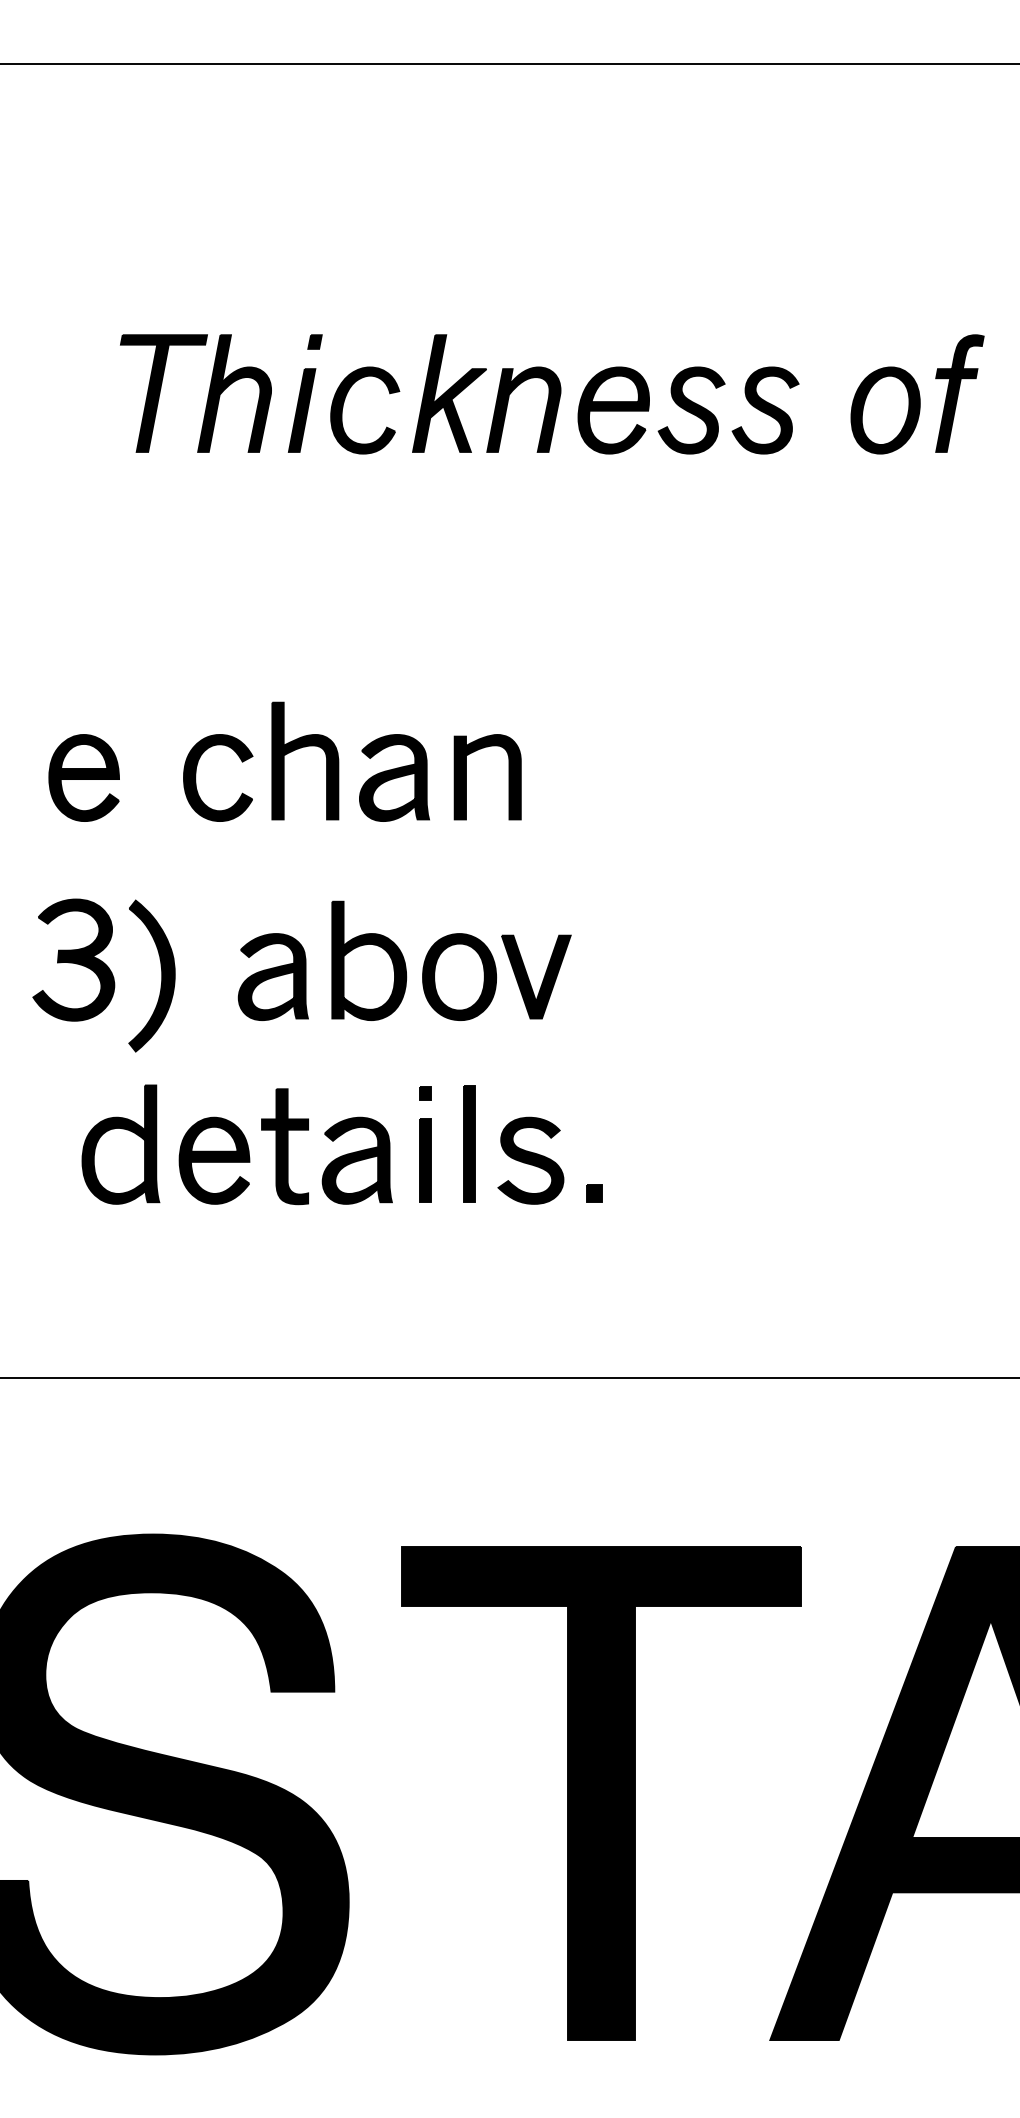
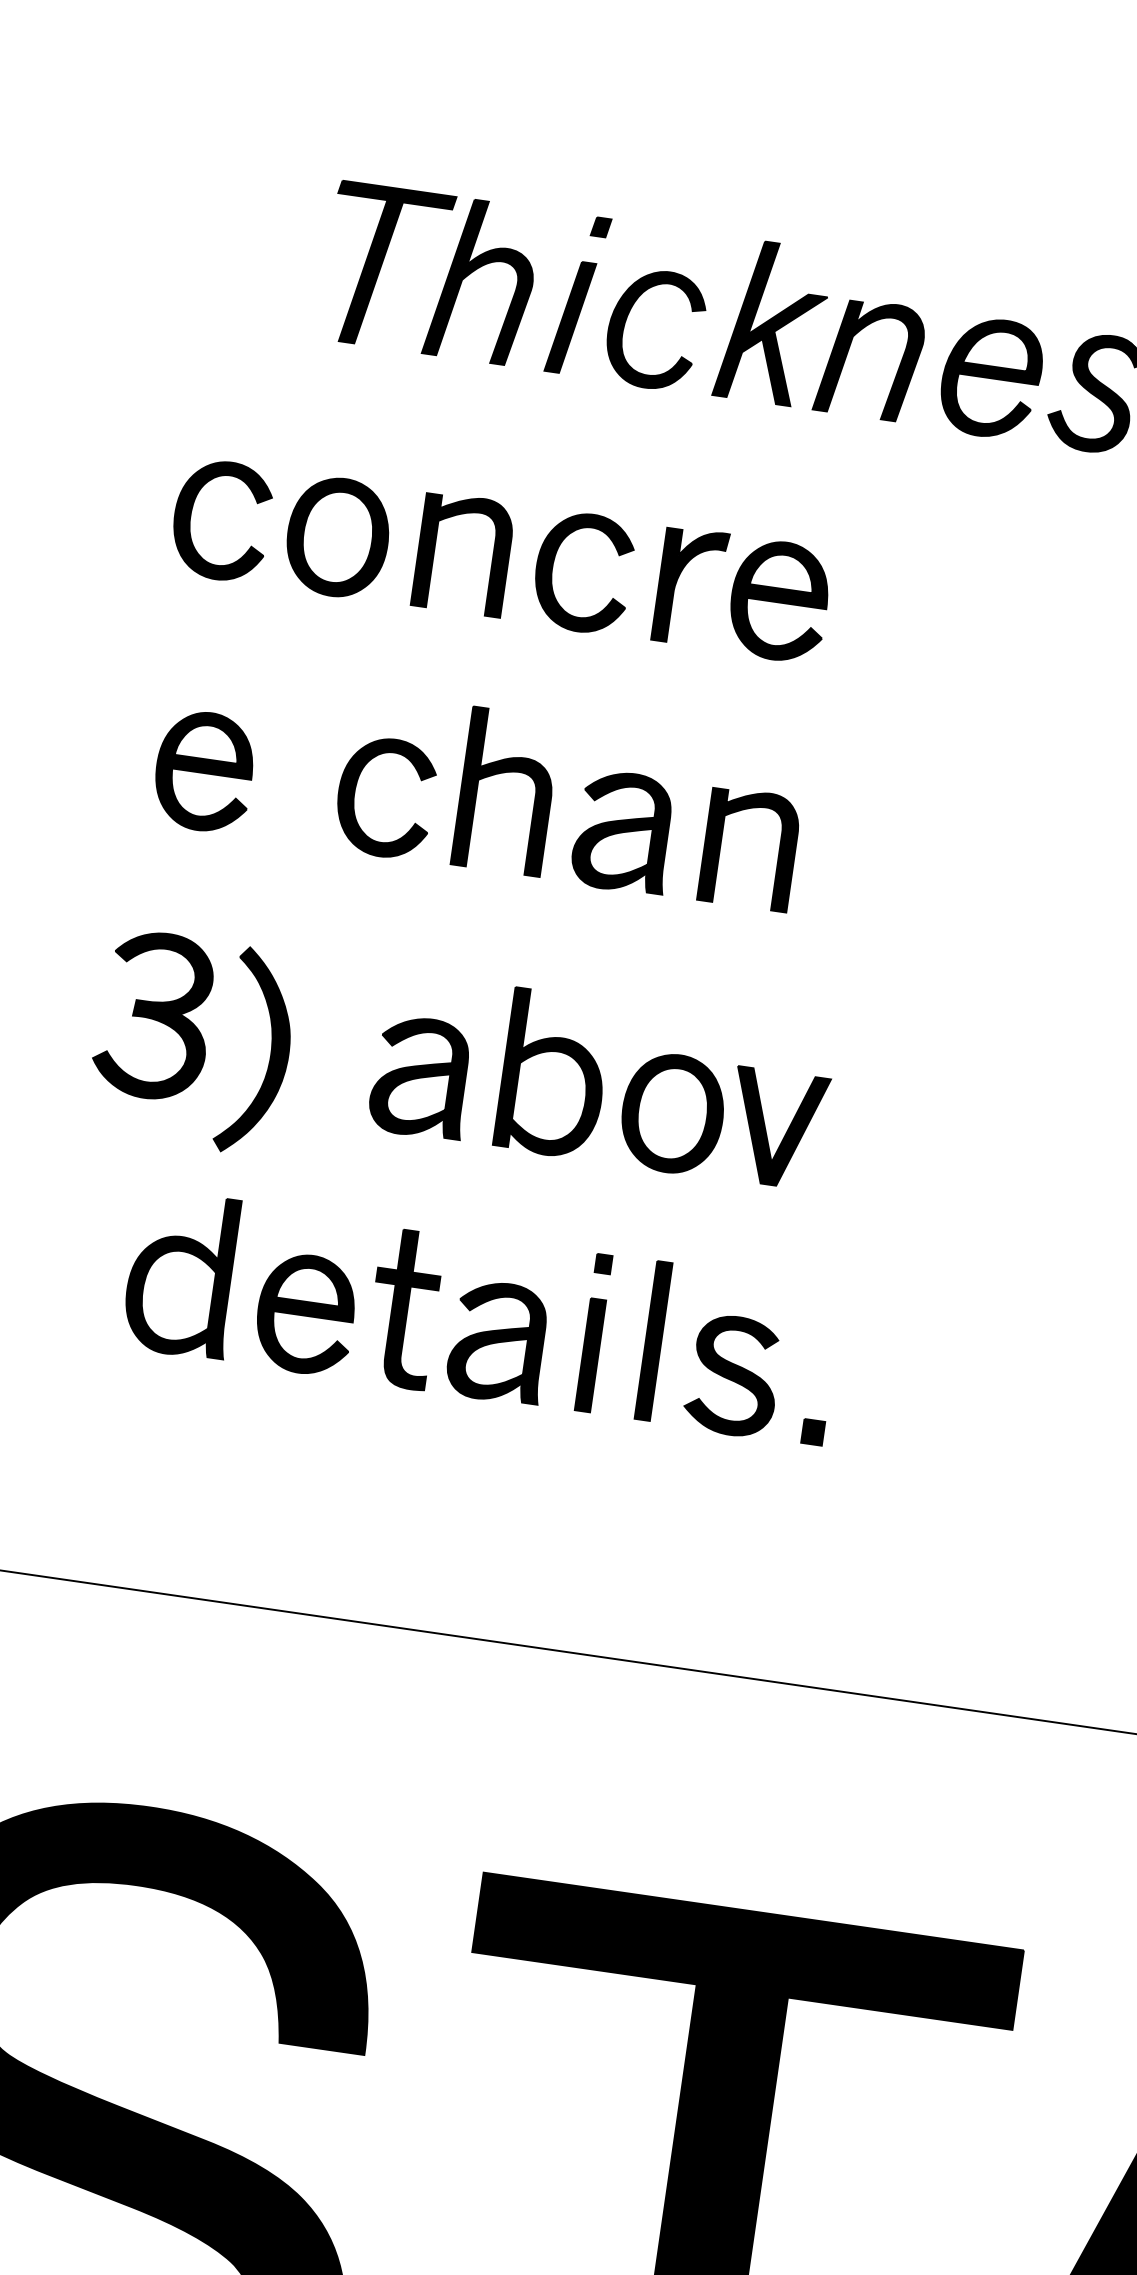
part: (276, 594) -> (499, 561), added

